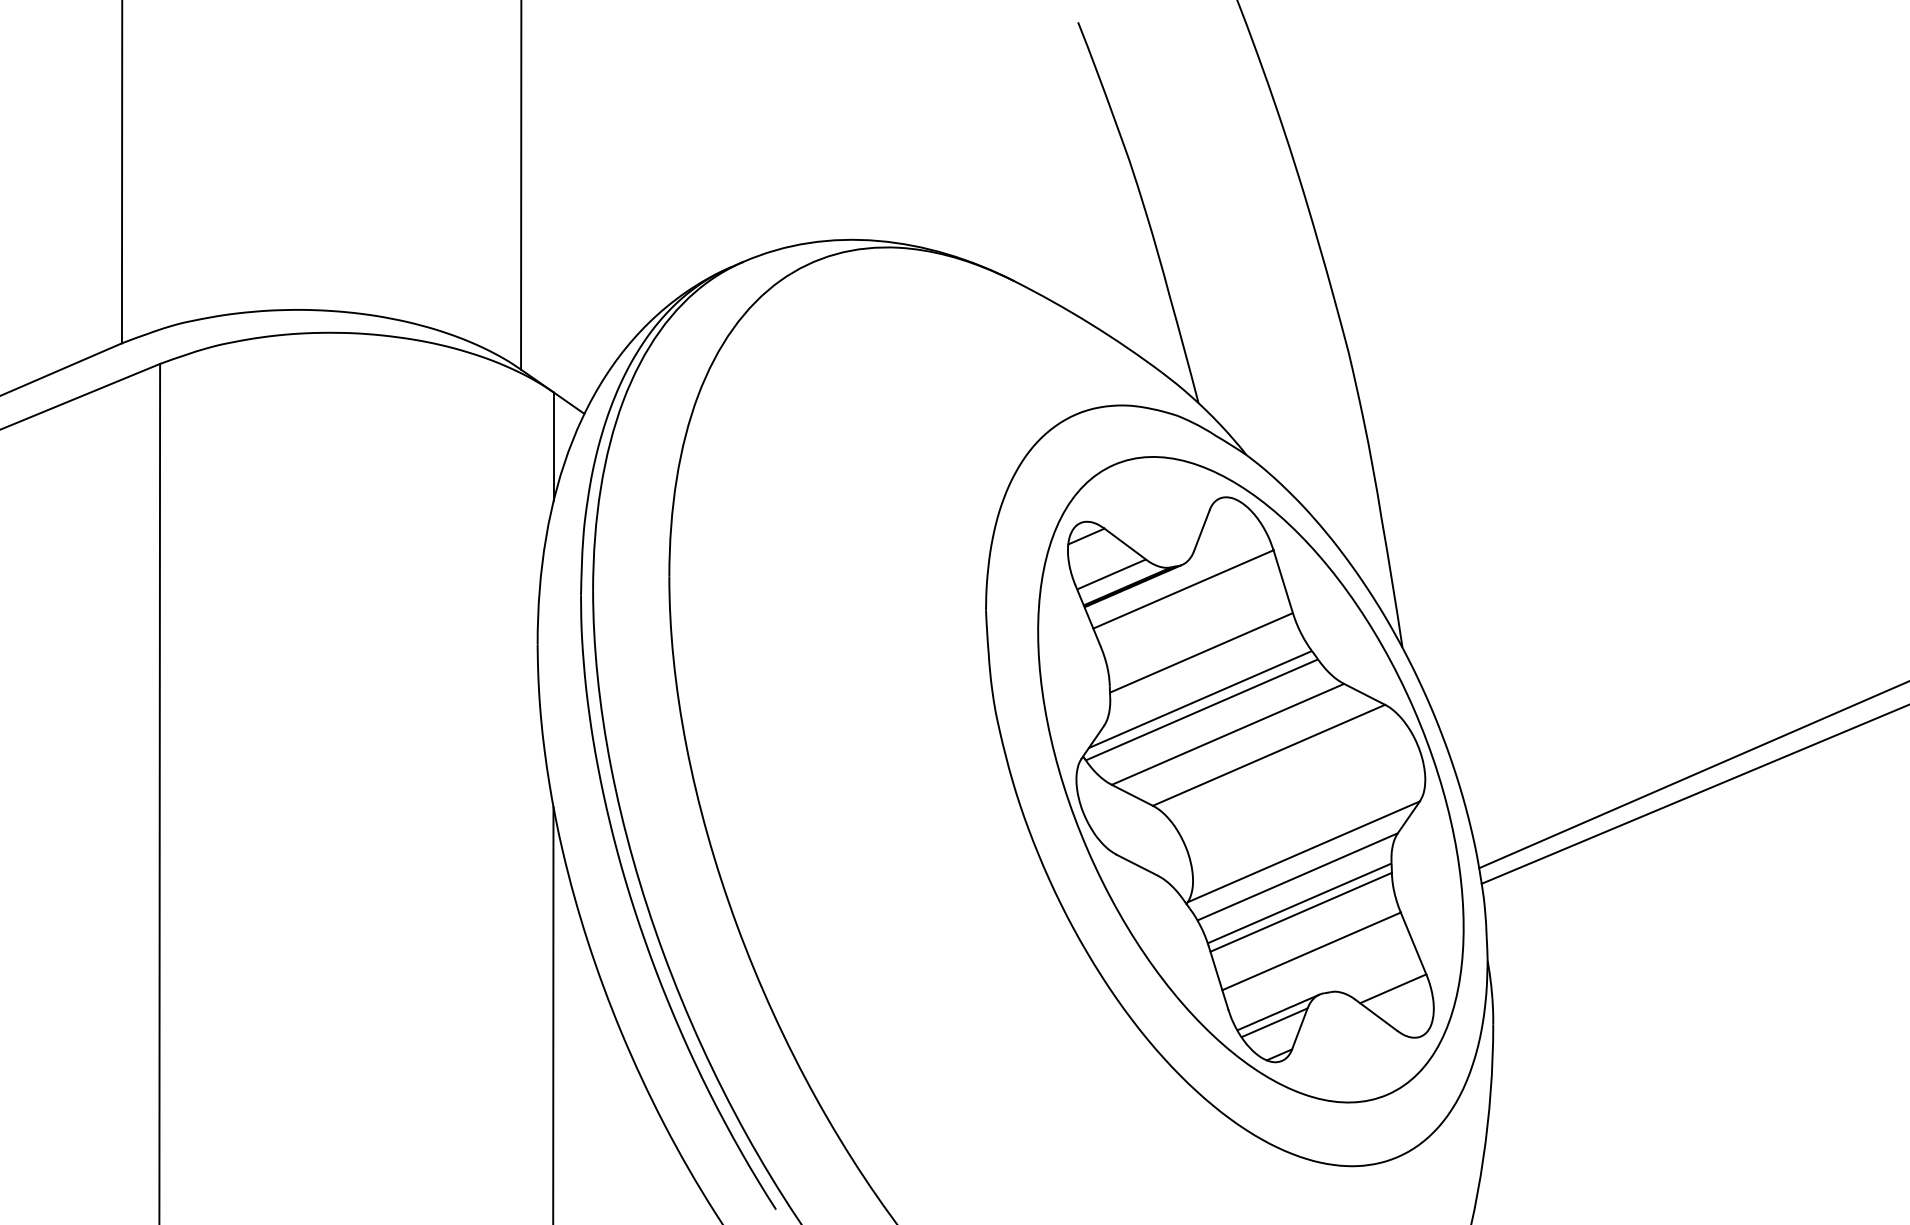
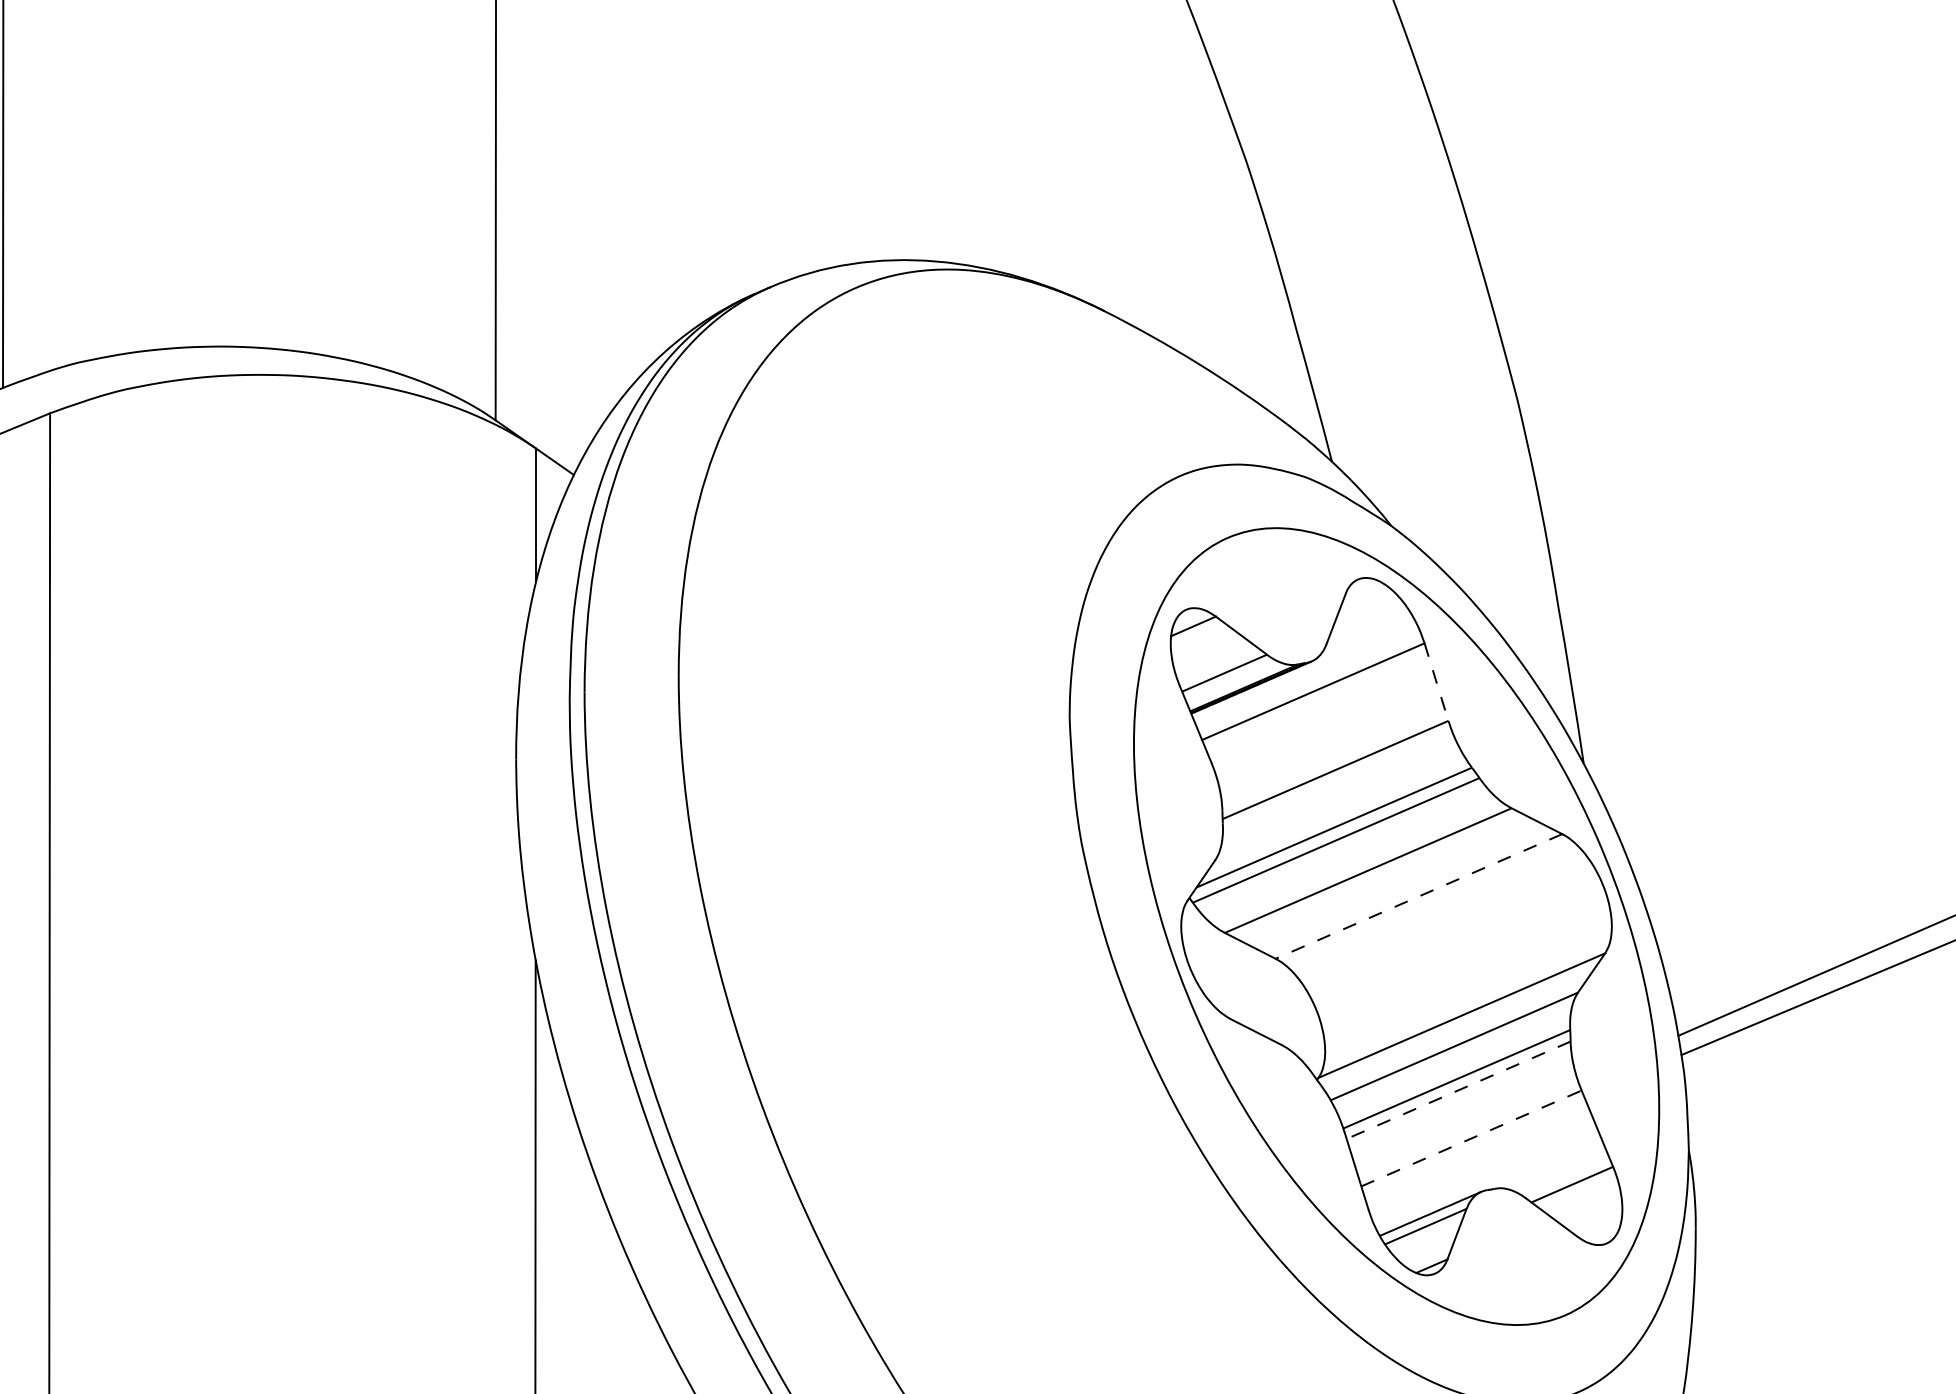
line: (1283, 581) -> (1436, 681), solid -> dashed
line: (1269, 755) -> (1419, 896), solid -> dashed
line: (1301, 912) -> (1459, 1090), solid -> dashed
line: (1312, 951) -> (1472, 1138), solid -> dashed

